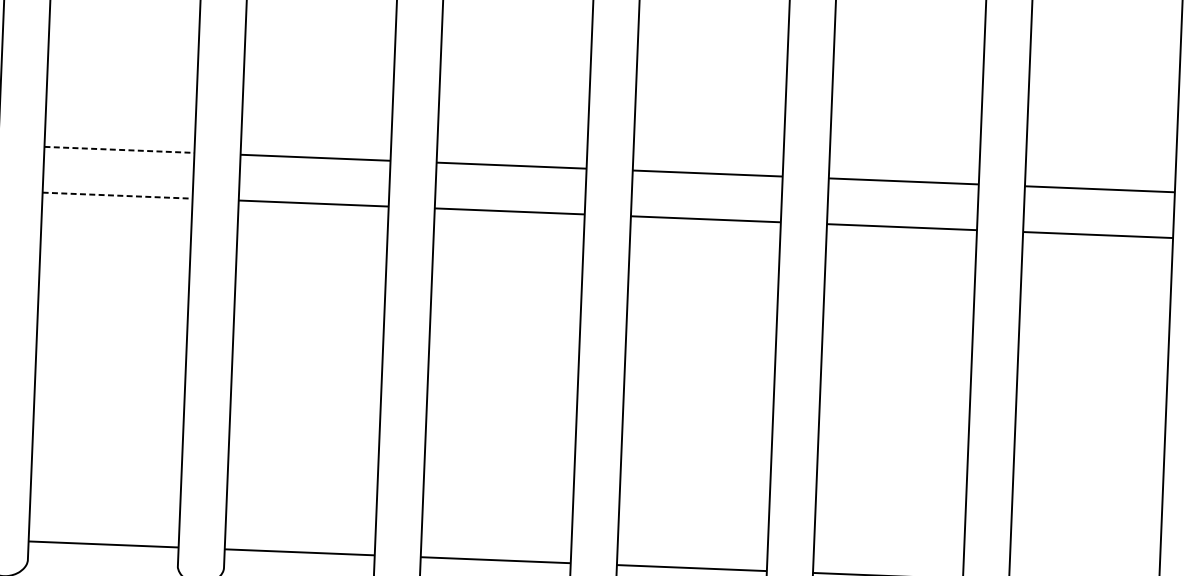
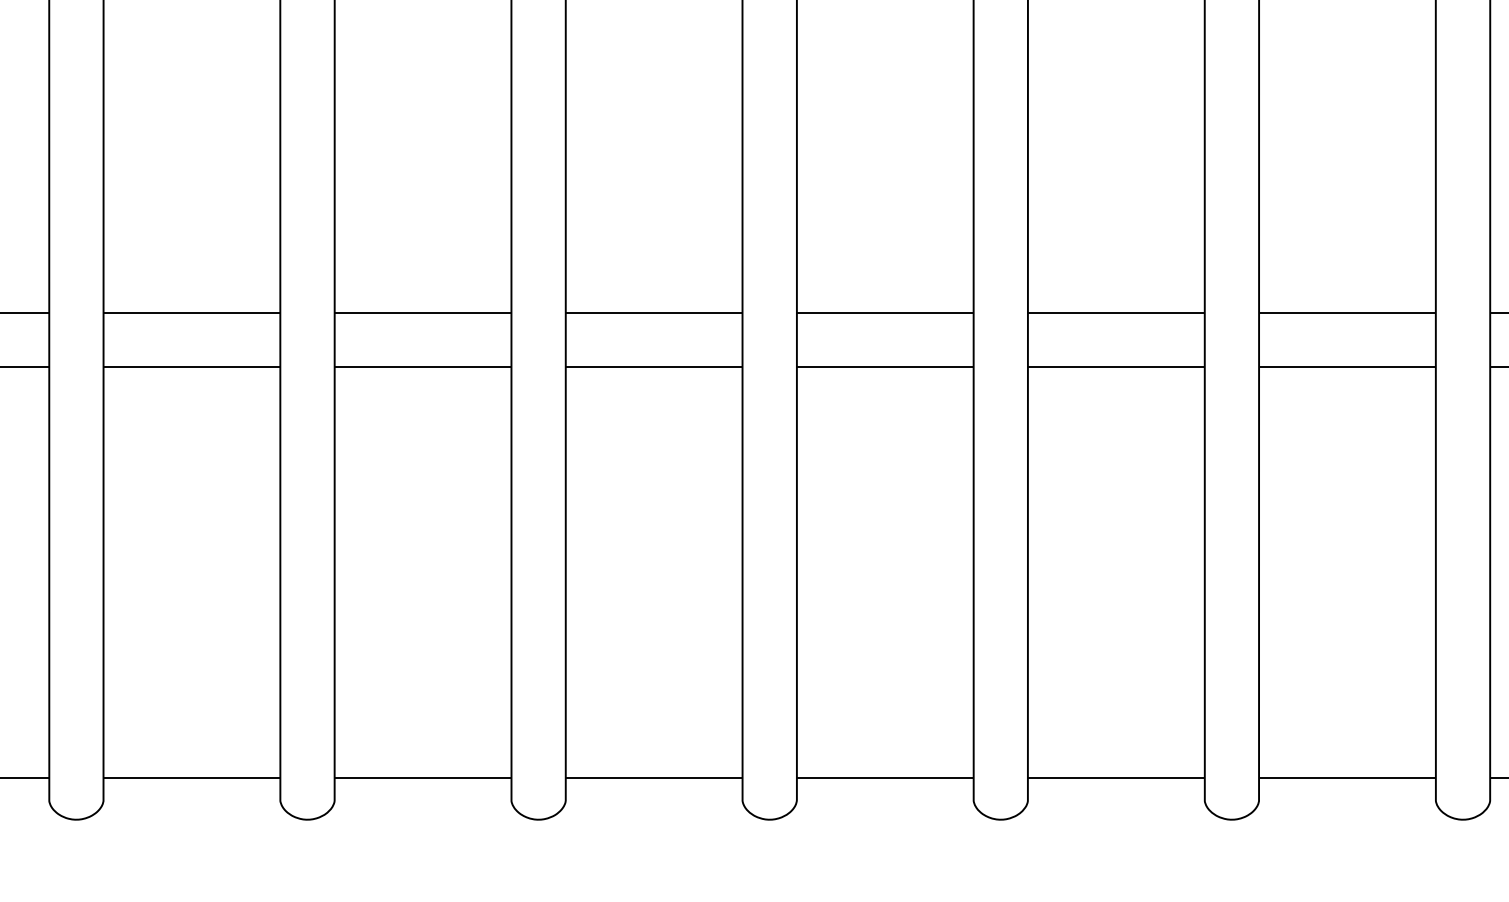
line: (119, 149) -> (192, 312), dashed -> solid
line: (118, 195) -> (192, 366), dashed -> solid

